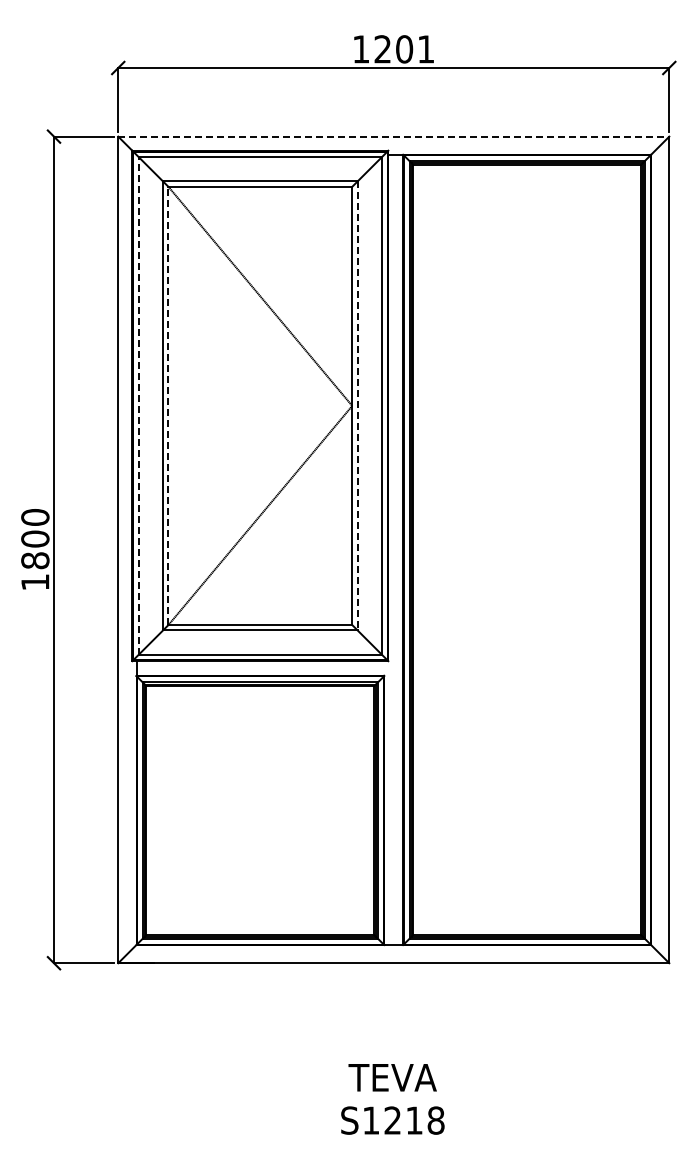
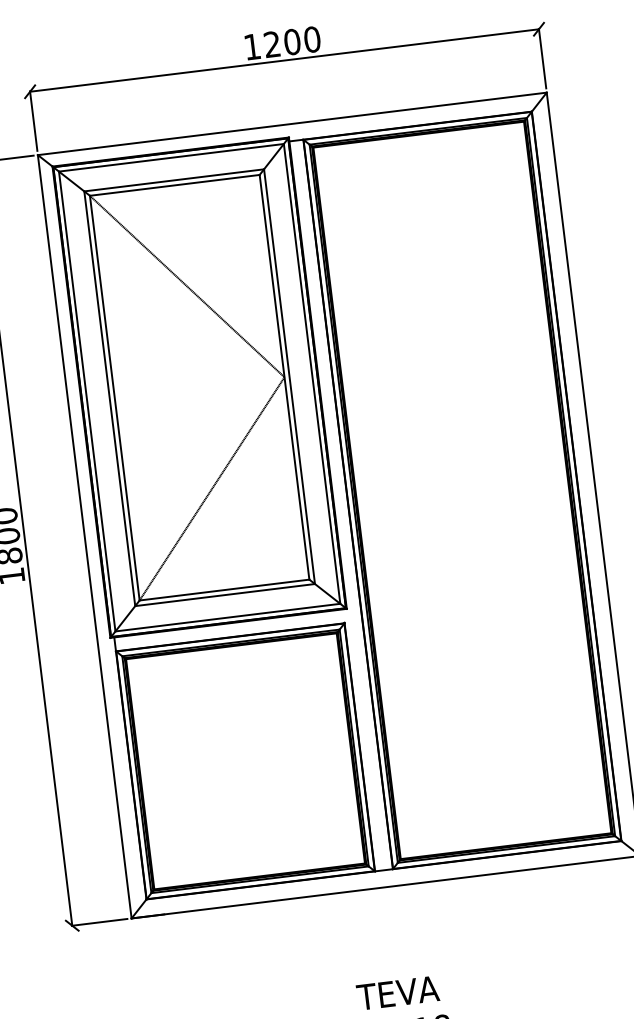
text: (425, 49) -> (311, 39), 1201 -> 1200
line: (393, 136) -> (292, 123), dashed -> solid
line: (138, 405) -> (87, 401), dashed -> solid
line: (168, 405) -> (114, 397), dashed -> solid
line: (357, 405) -> (289, 376), dashed -> solid

